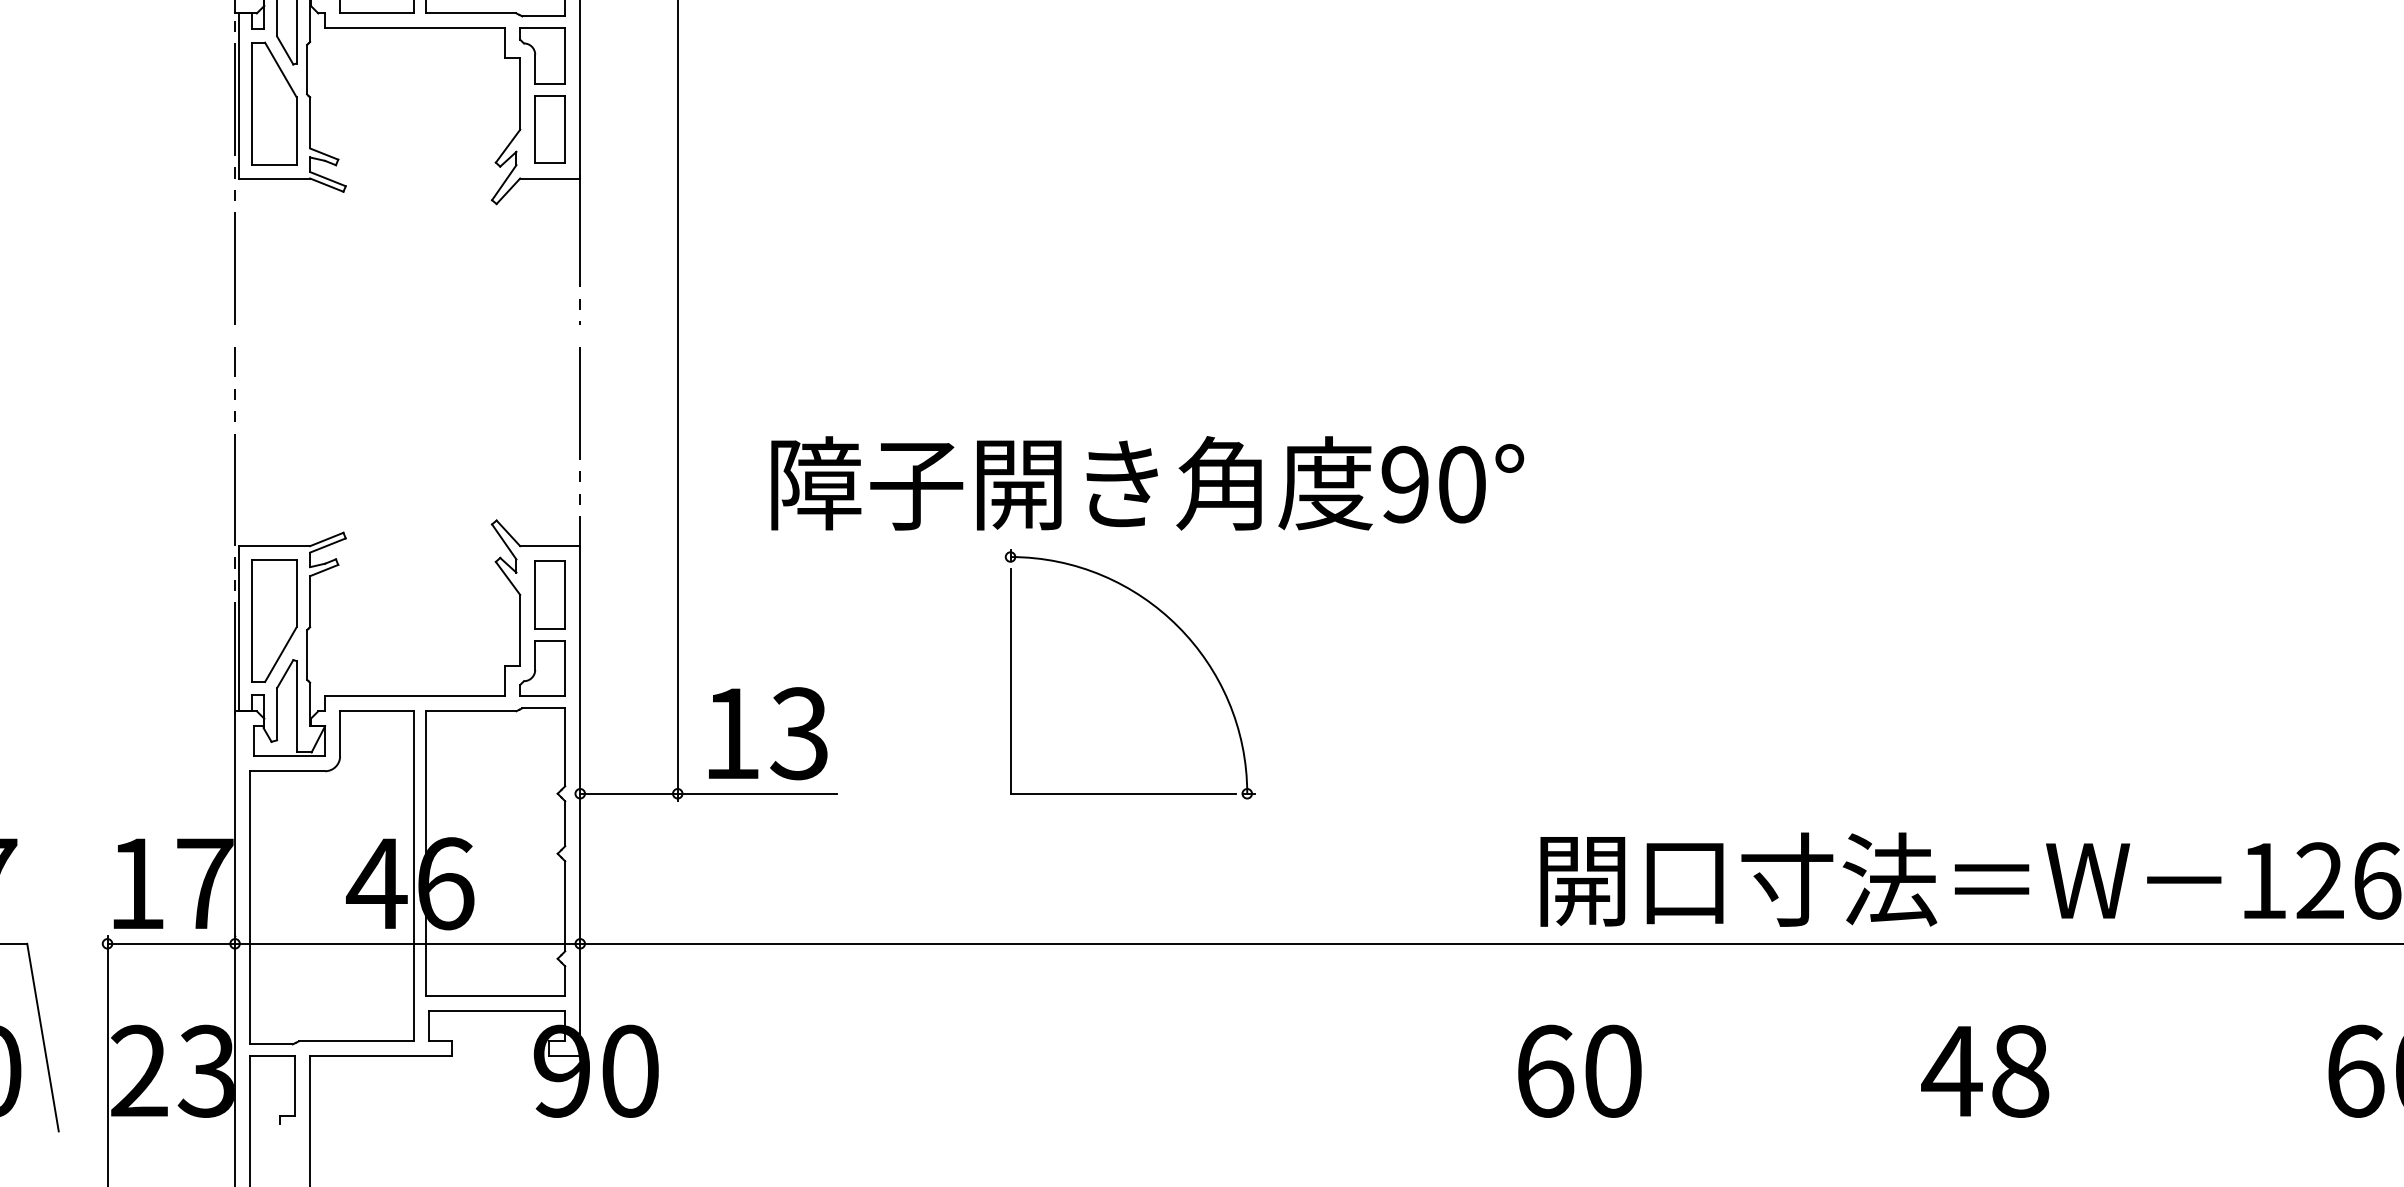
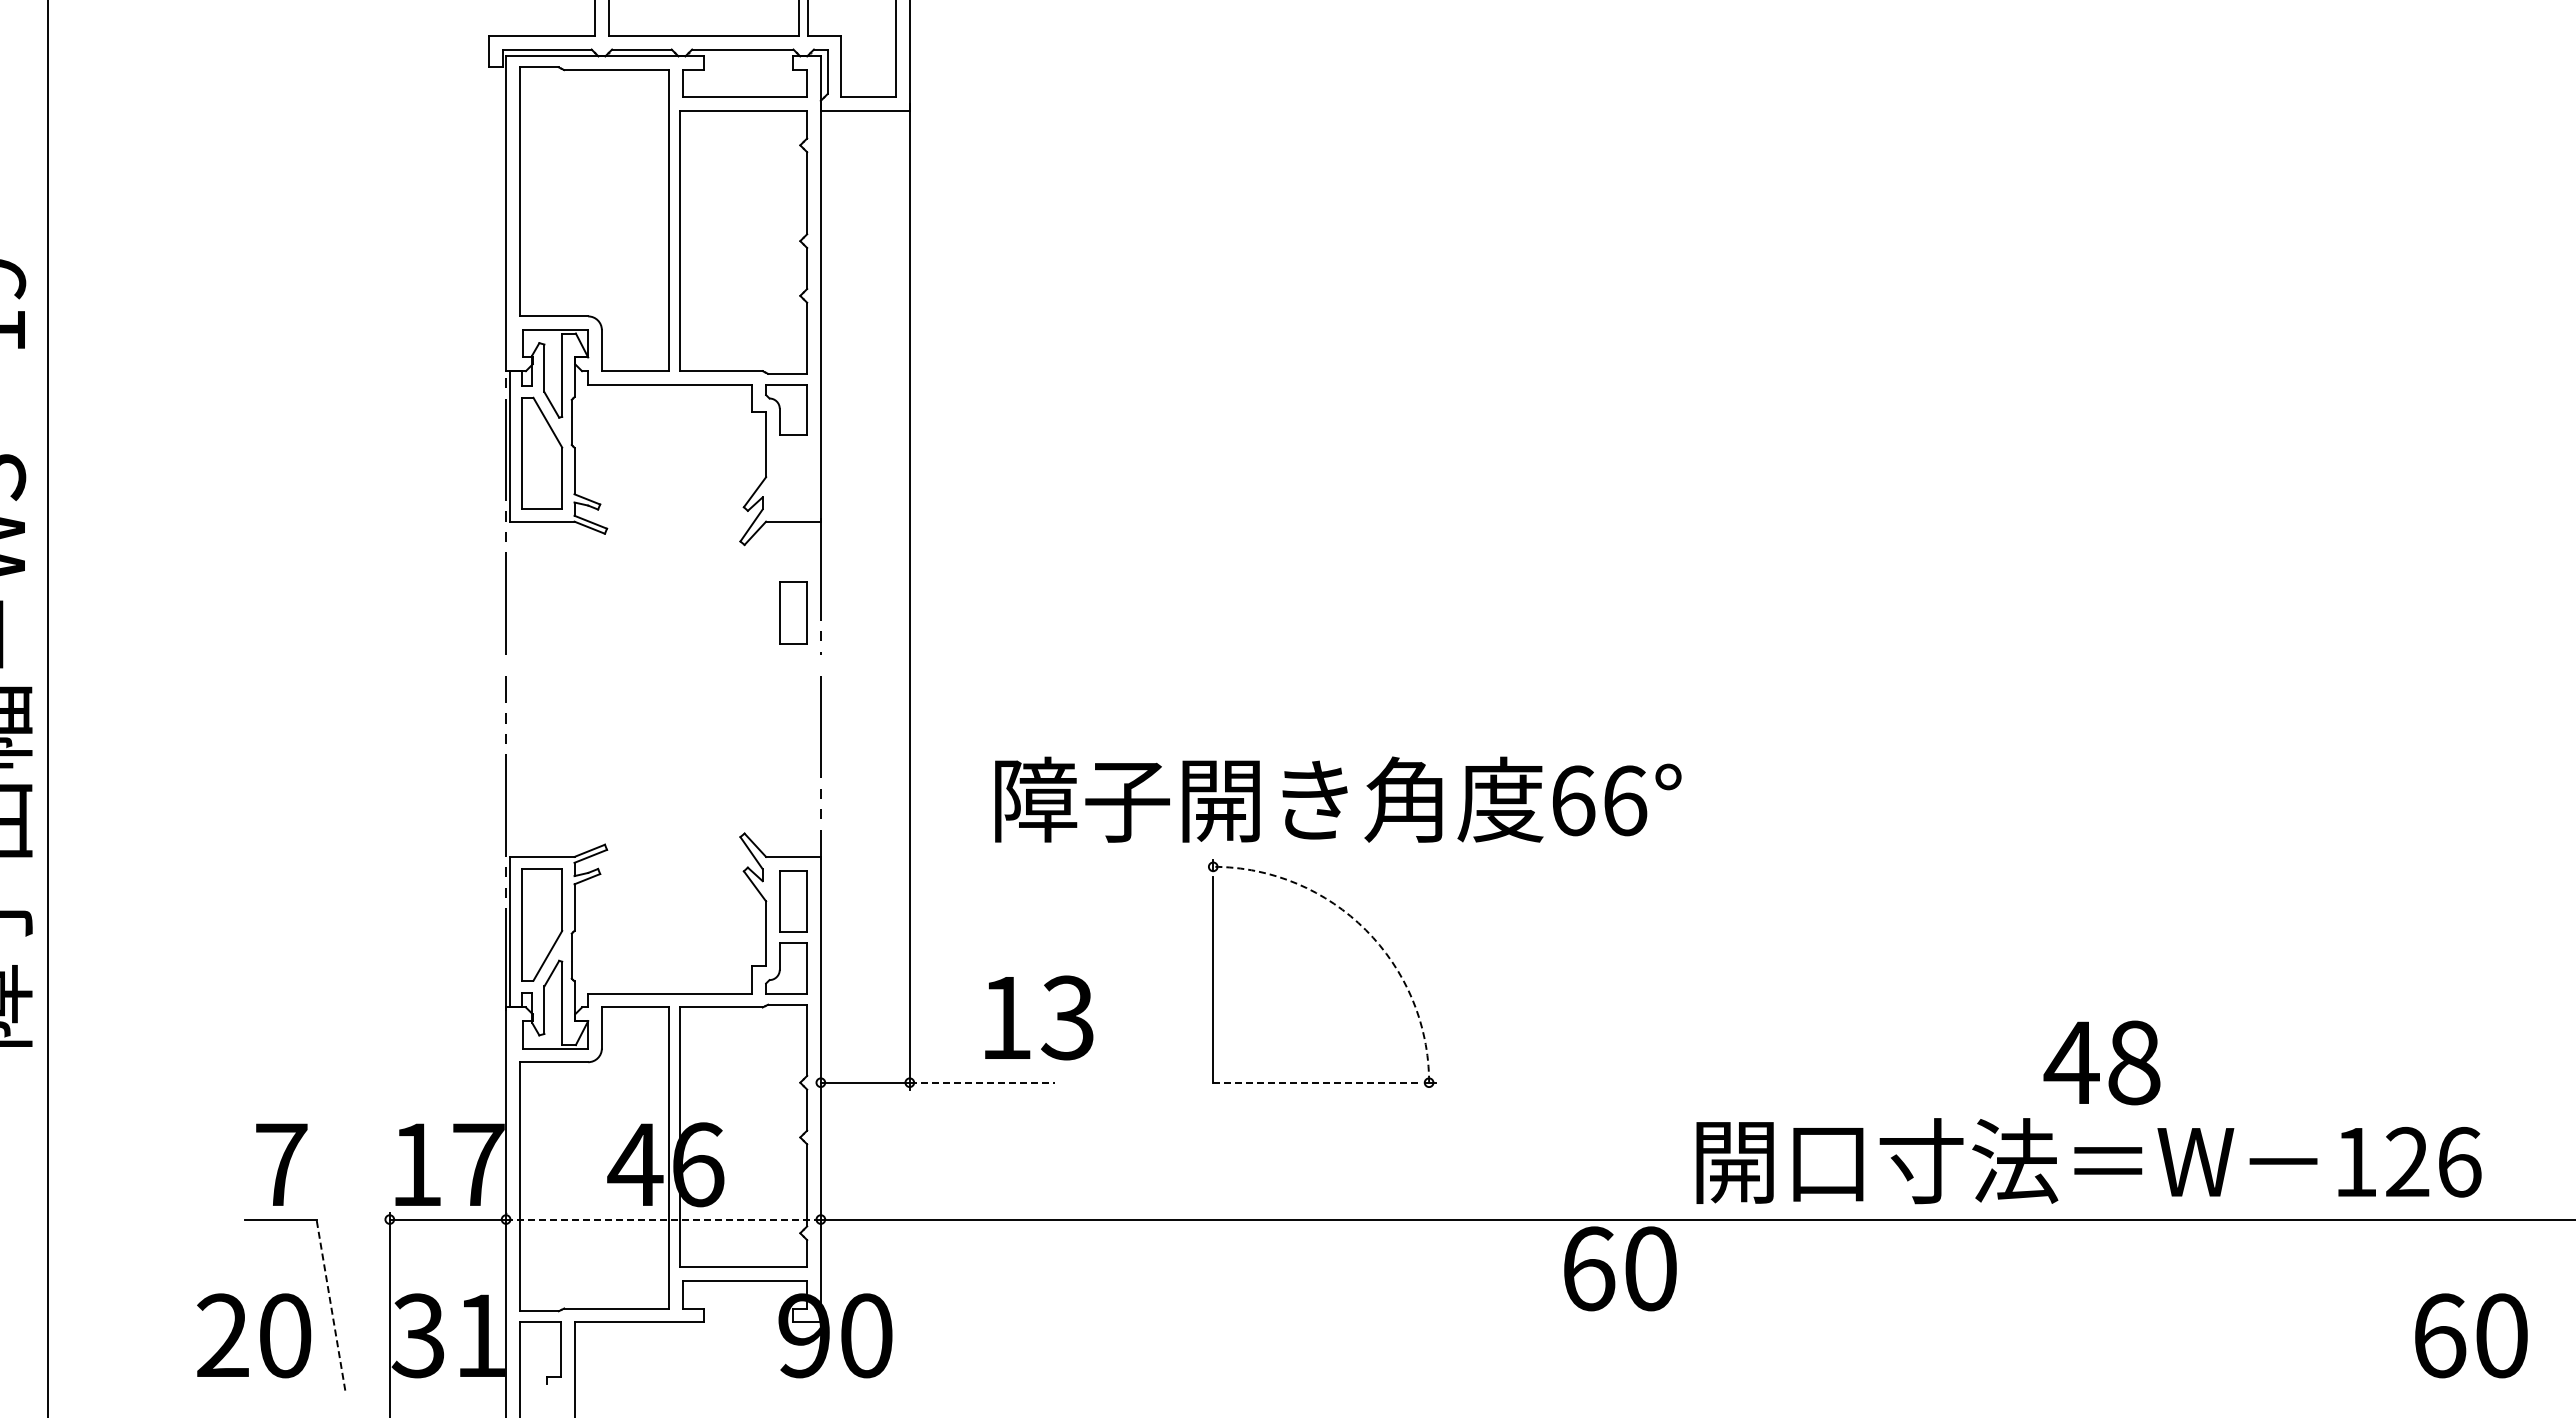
part: (550, 128) -> (793, 612), moved
text: (1434, 484) -> (1599, 800), 90° -> 66°
arc: (1177, 626) -> (1365, 930), solid -> dashed
text: (768, 733) -> (1039, 1017), moved
line: (757, 793) -> (982, 1082), solid -> dashed
line: (1122, 793) -> (1315, 1082), solid -> dashed
line: (407, 943) -> (663, 1219), solid -> dashed
line: (42, 1038) -> (330, 1305), solid -> dashed
text: (170, 1070) -> (447, 1335), 23 -> 31
text: (1579, 1070) -> (1620, 1268), moved
text: (1984, 1070) -> (2101, 1062), moved

